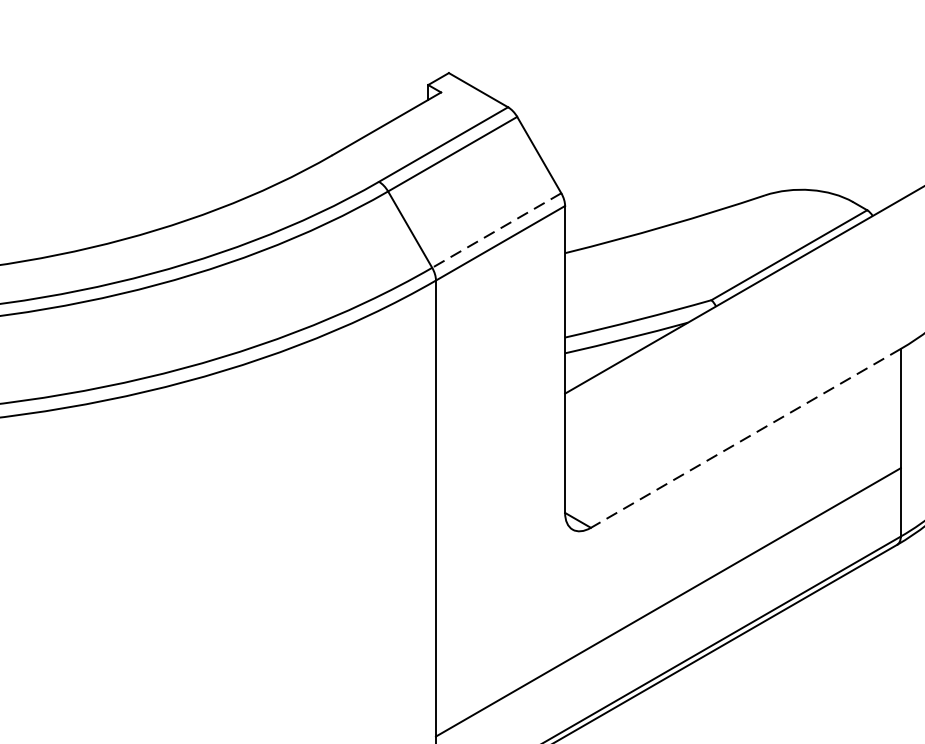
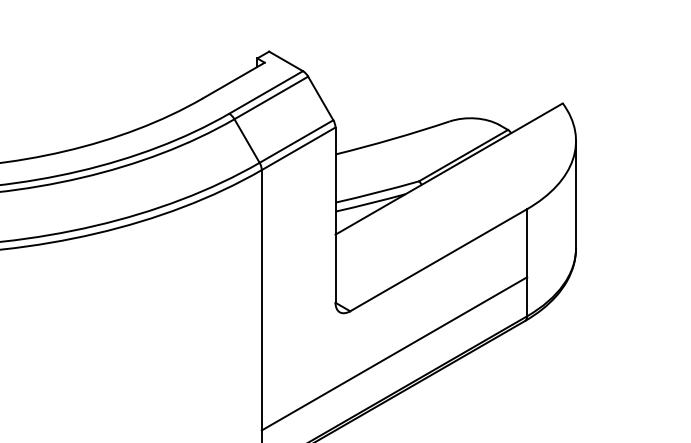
line: (496, 230) -> (296, 141), dashed -> solid
line: (745, 438) -> (438, 260), dashed -> solid

